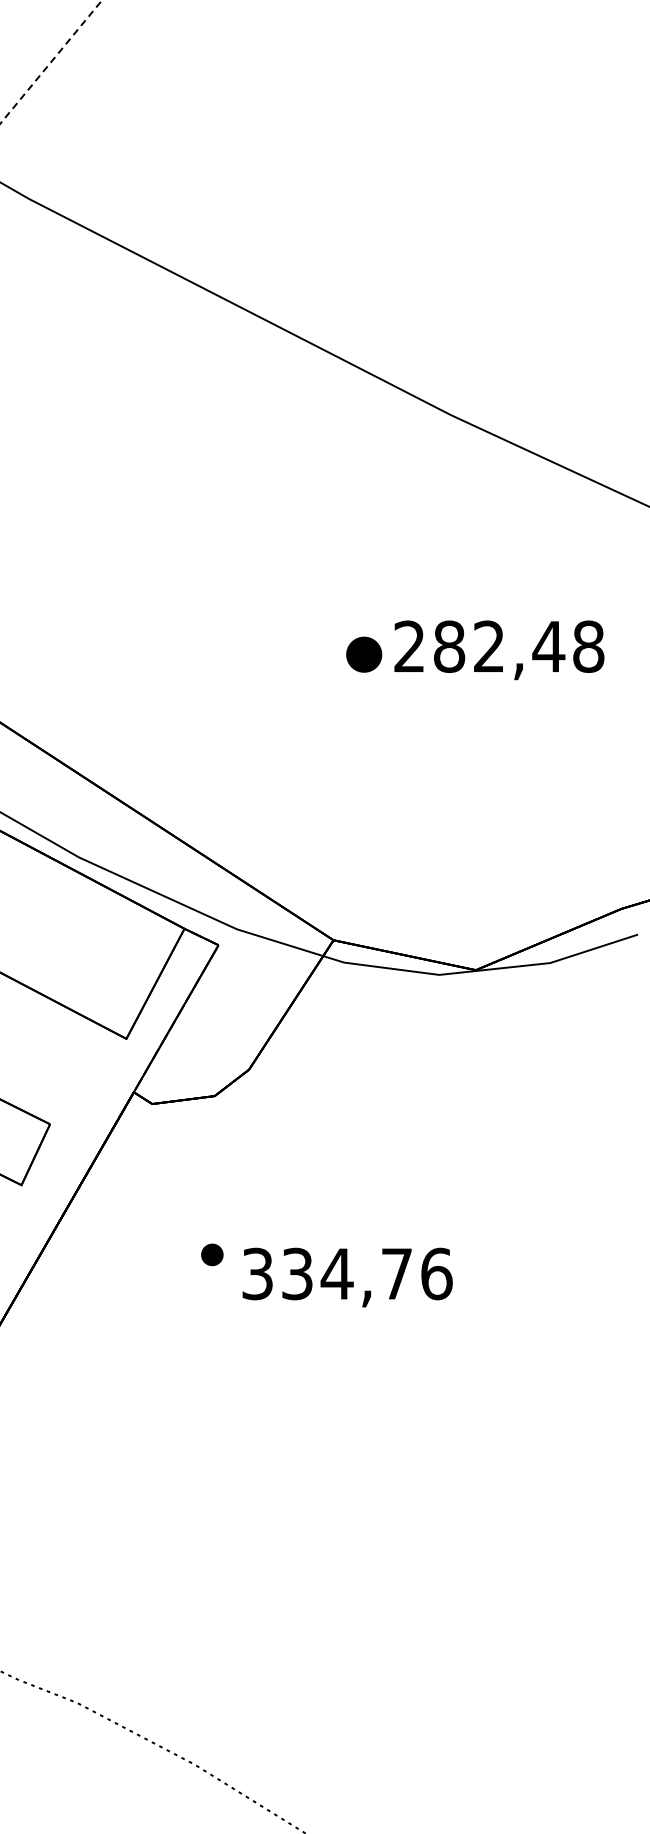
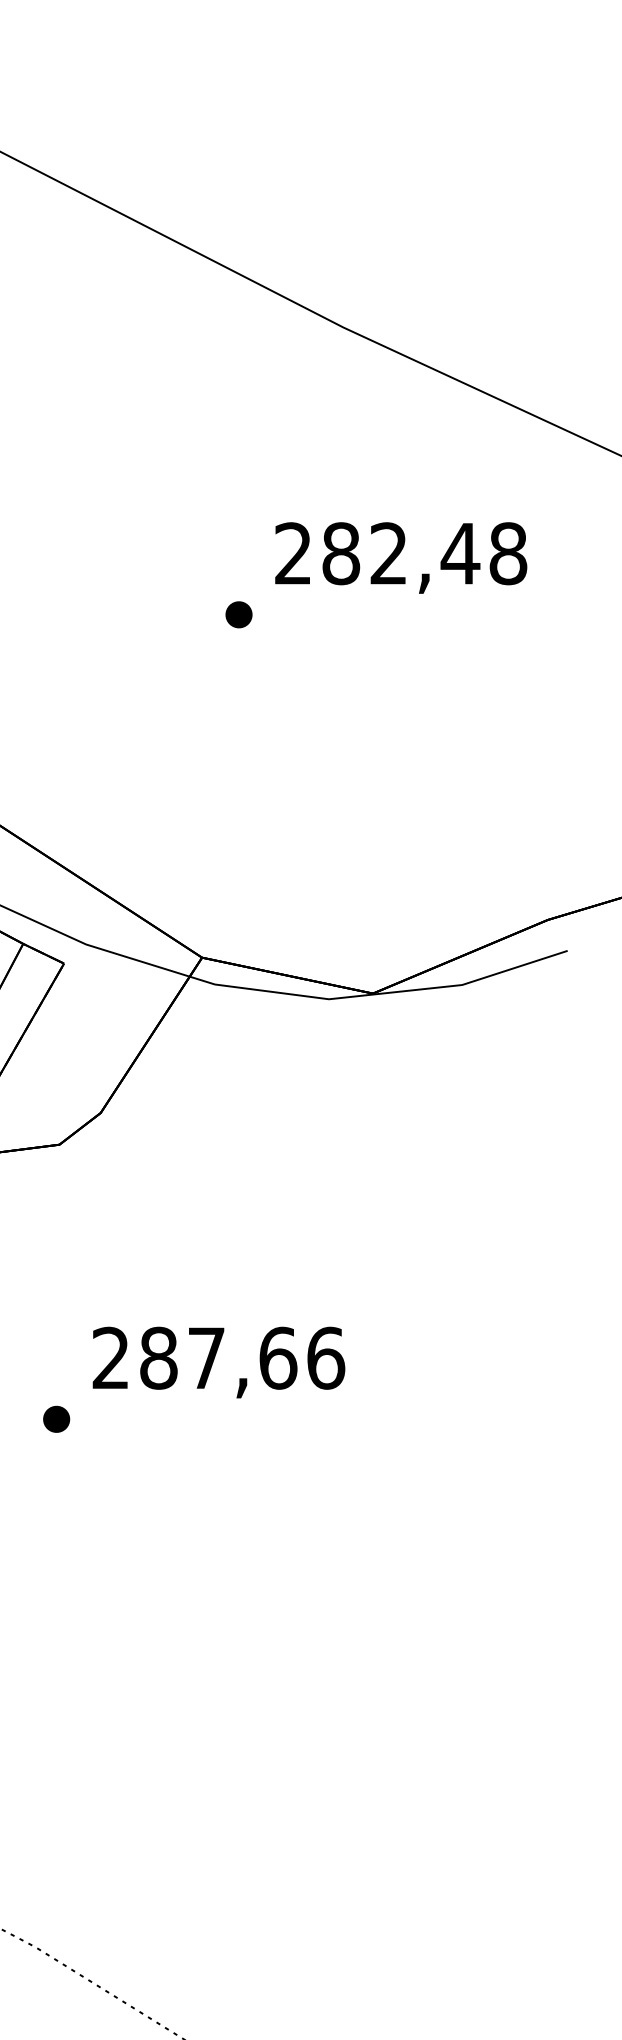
text: (499, 650) -> (401, 558), moved
part: (364, 654) -> (239, 614), size x0.62
part: (212, 1254) -> (56, 1418), moved
text: (327, 1273) -> (194, 1357), 334,76 -> 287,66

